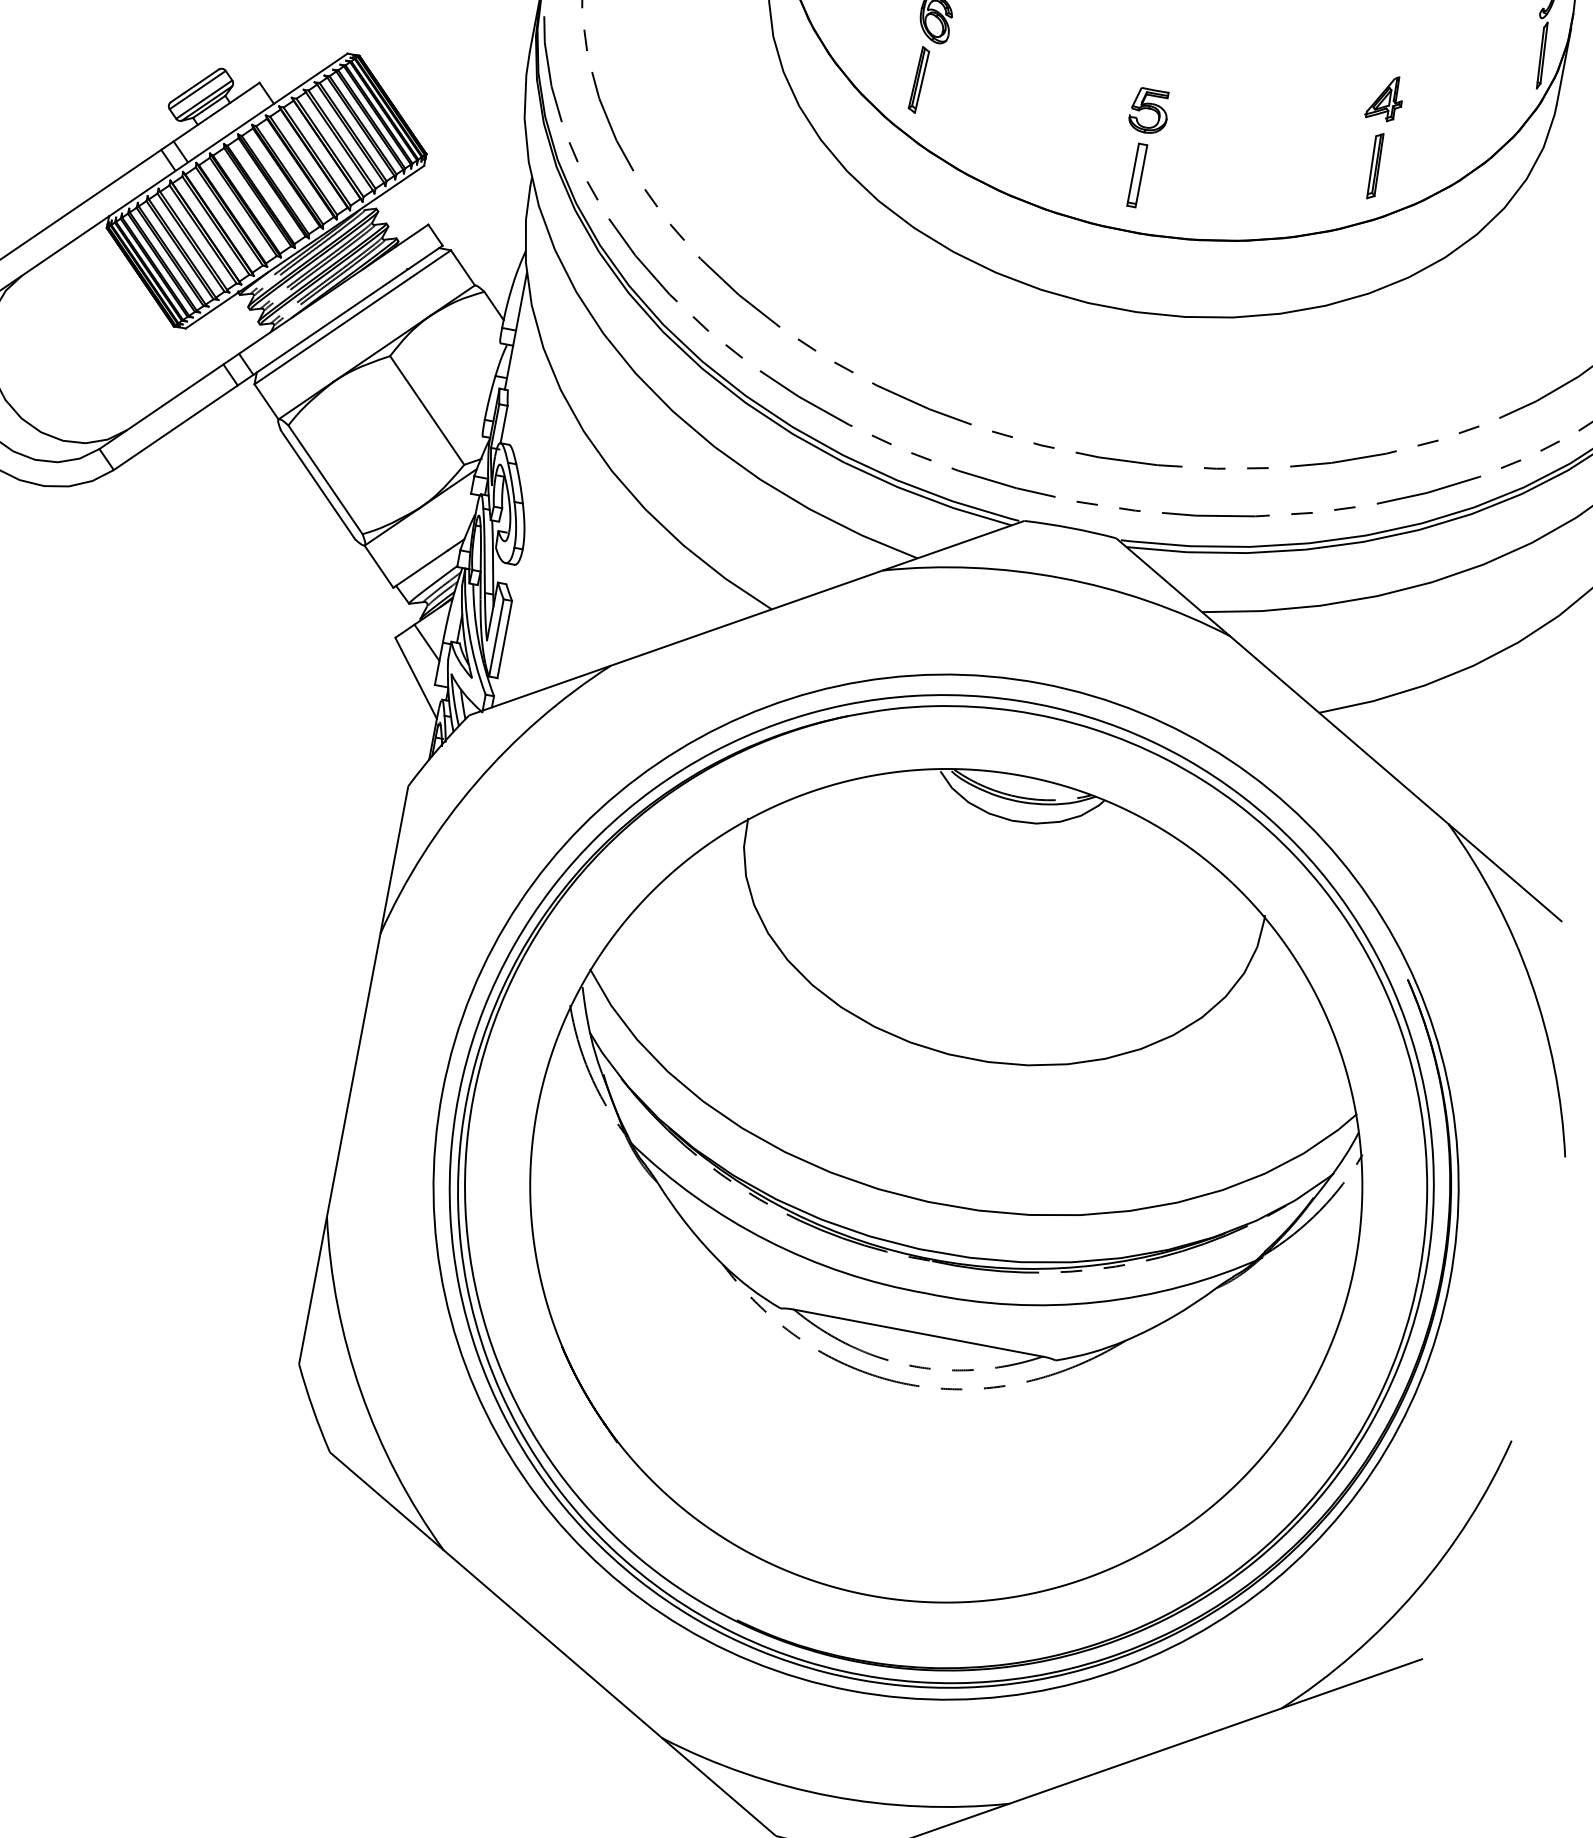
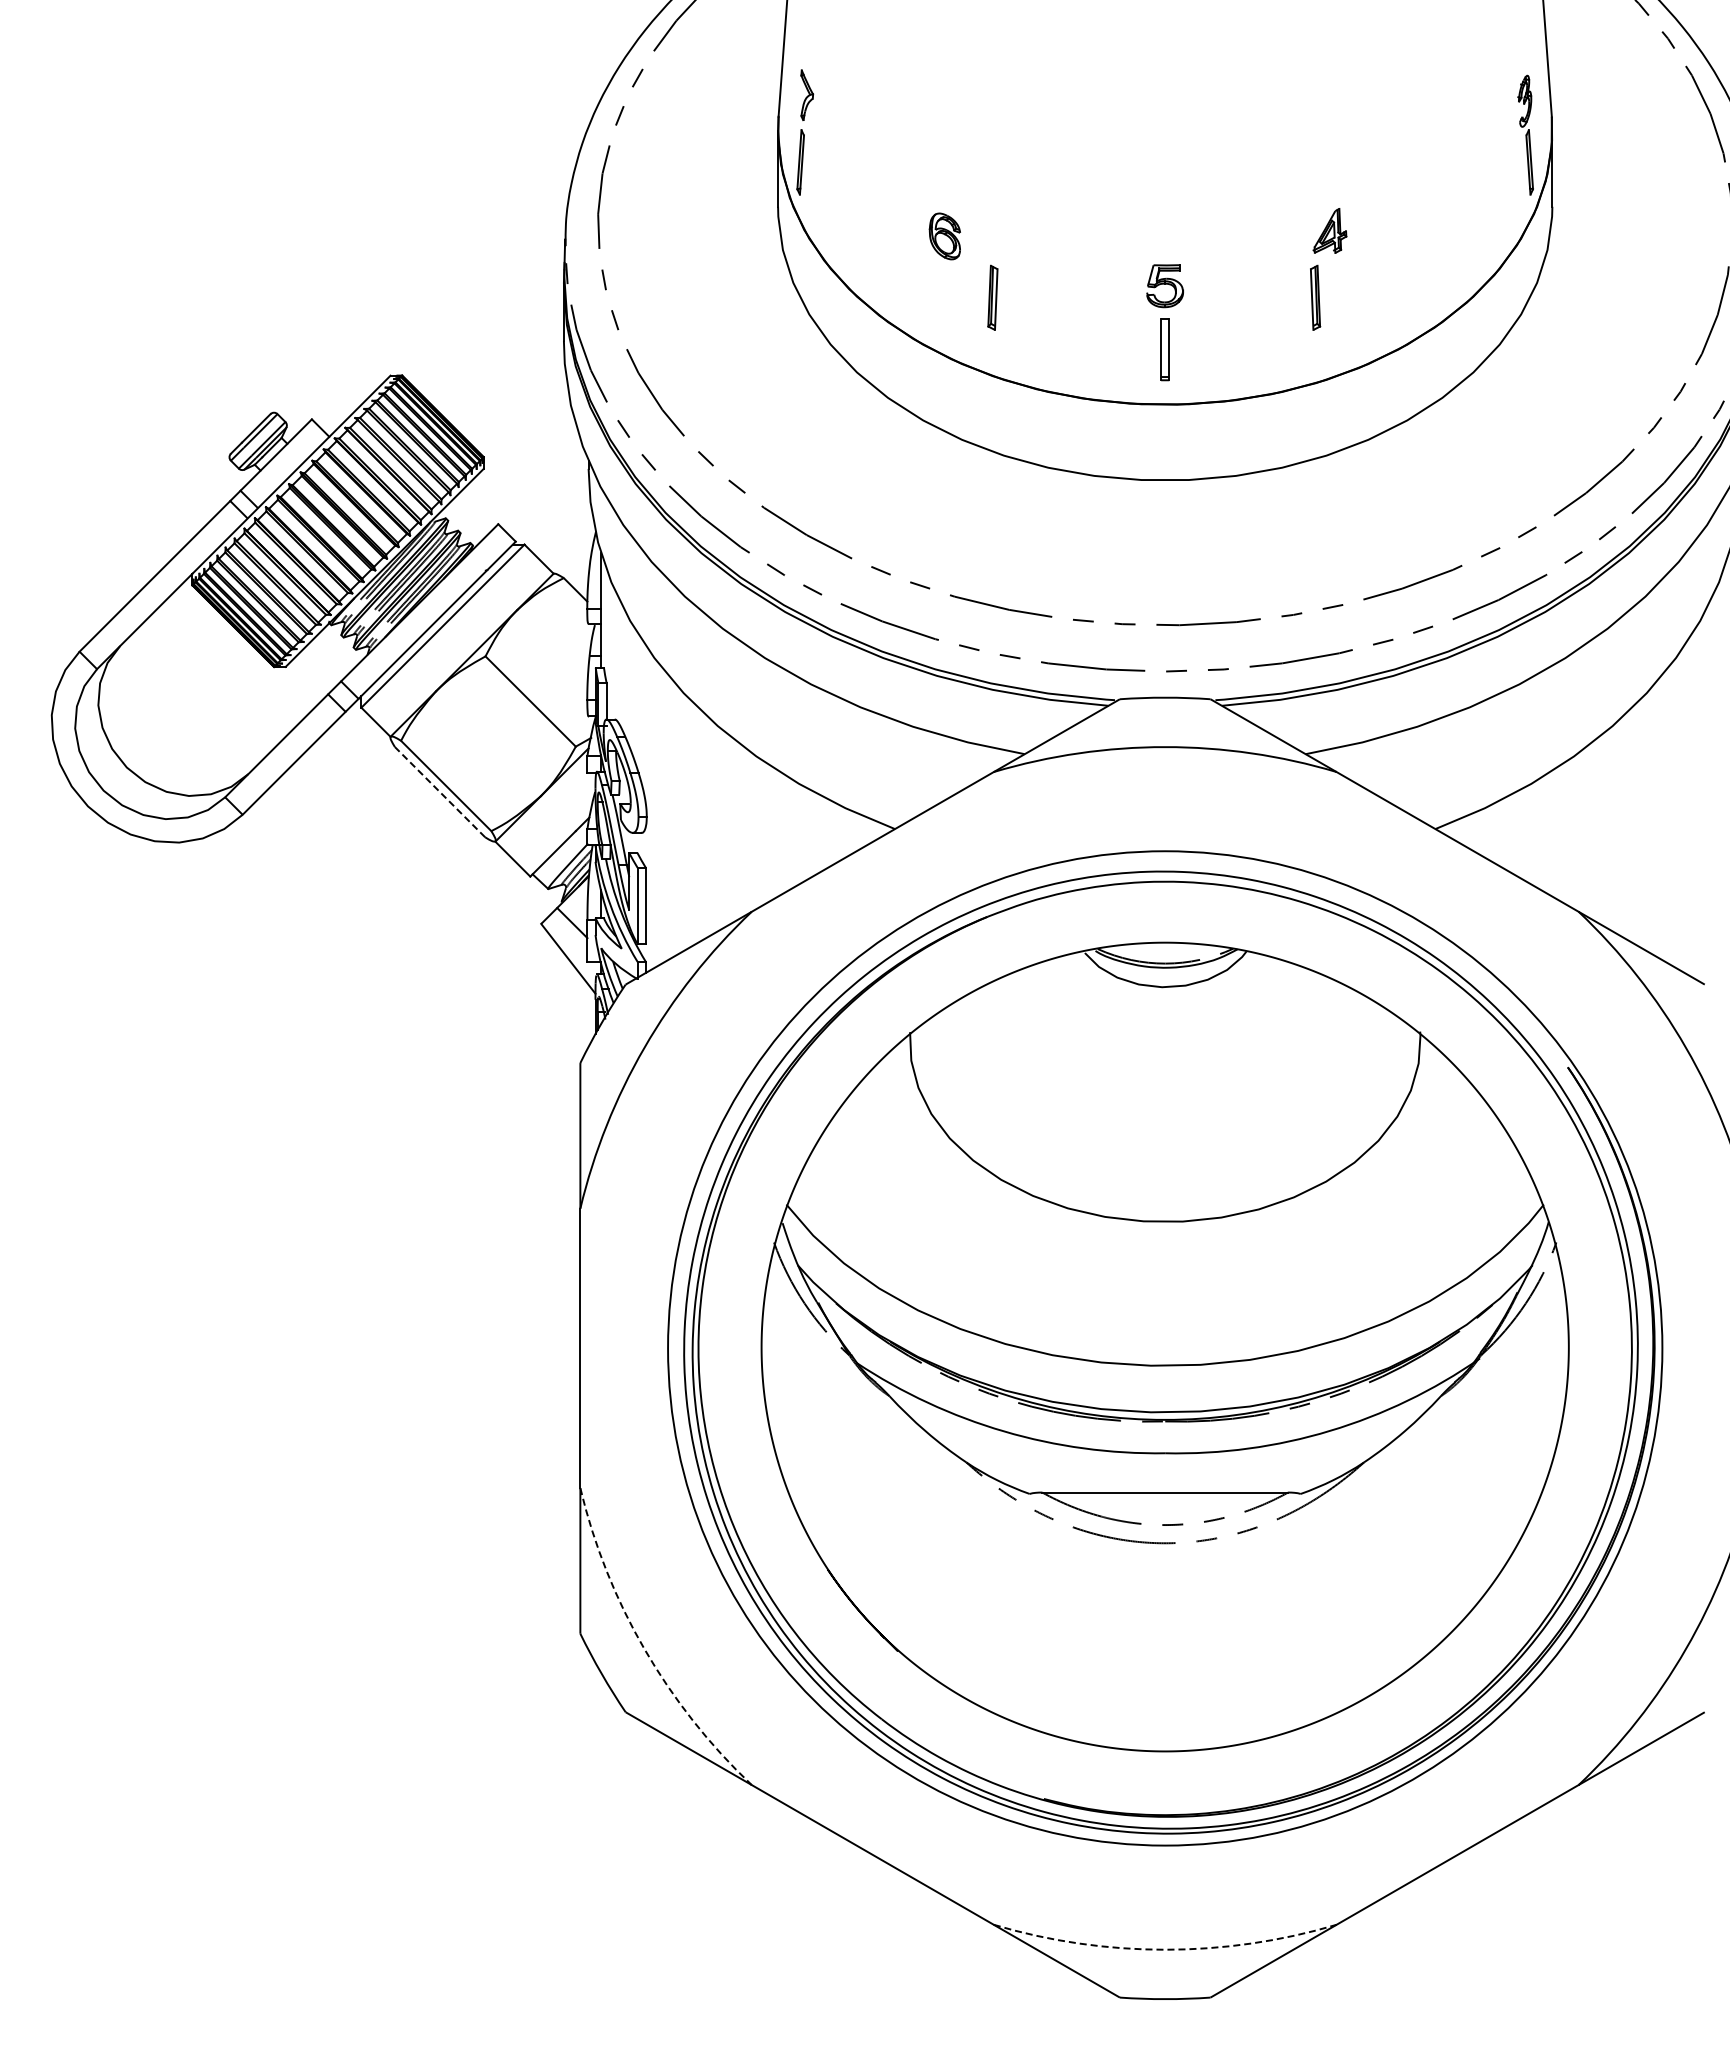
part: (918, 79) -> (992, 297), moved
part: (1385, 97) -> (1329, 230), moved
part: (1375, 165) -> (1315, 297), moved
line: (318, 485) -> (440, 792), solid -> dashed
arc: (361, 1392) -> (644, 1649), solid -> dashed
arc: (831, 1796) -> (1165, 1949), solid -> dashed

